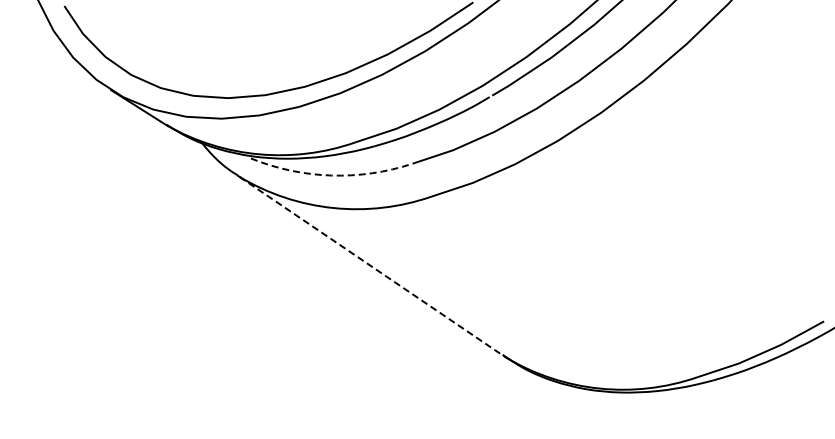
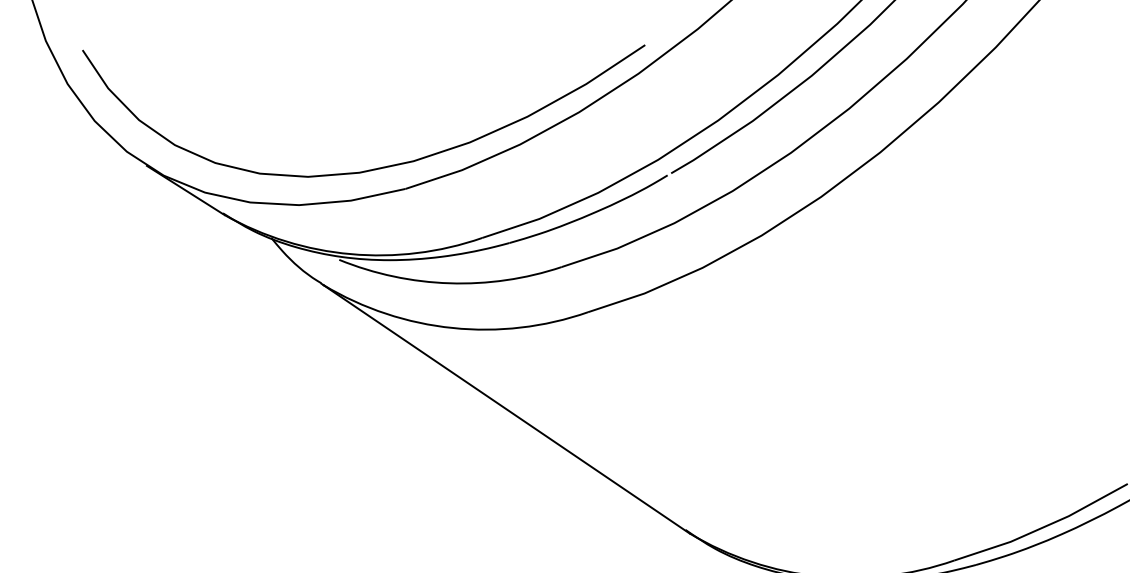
arc: (331, 175) -> (450, 283), dashed -> solid
line: (372, 267) -> (506, 409), dashed -> solid

